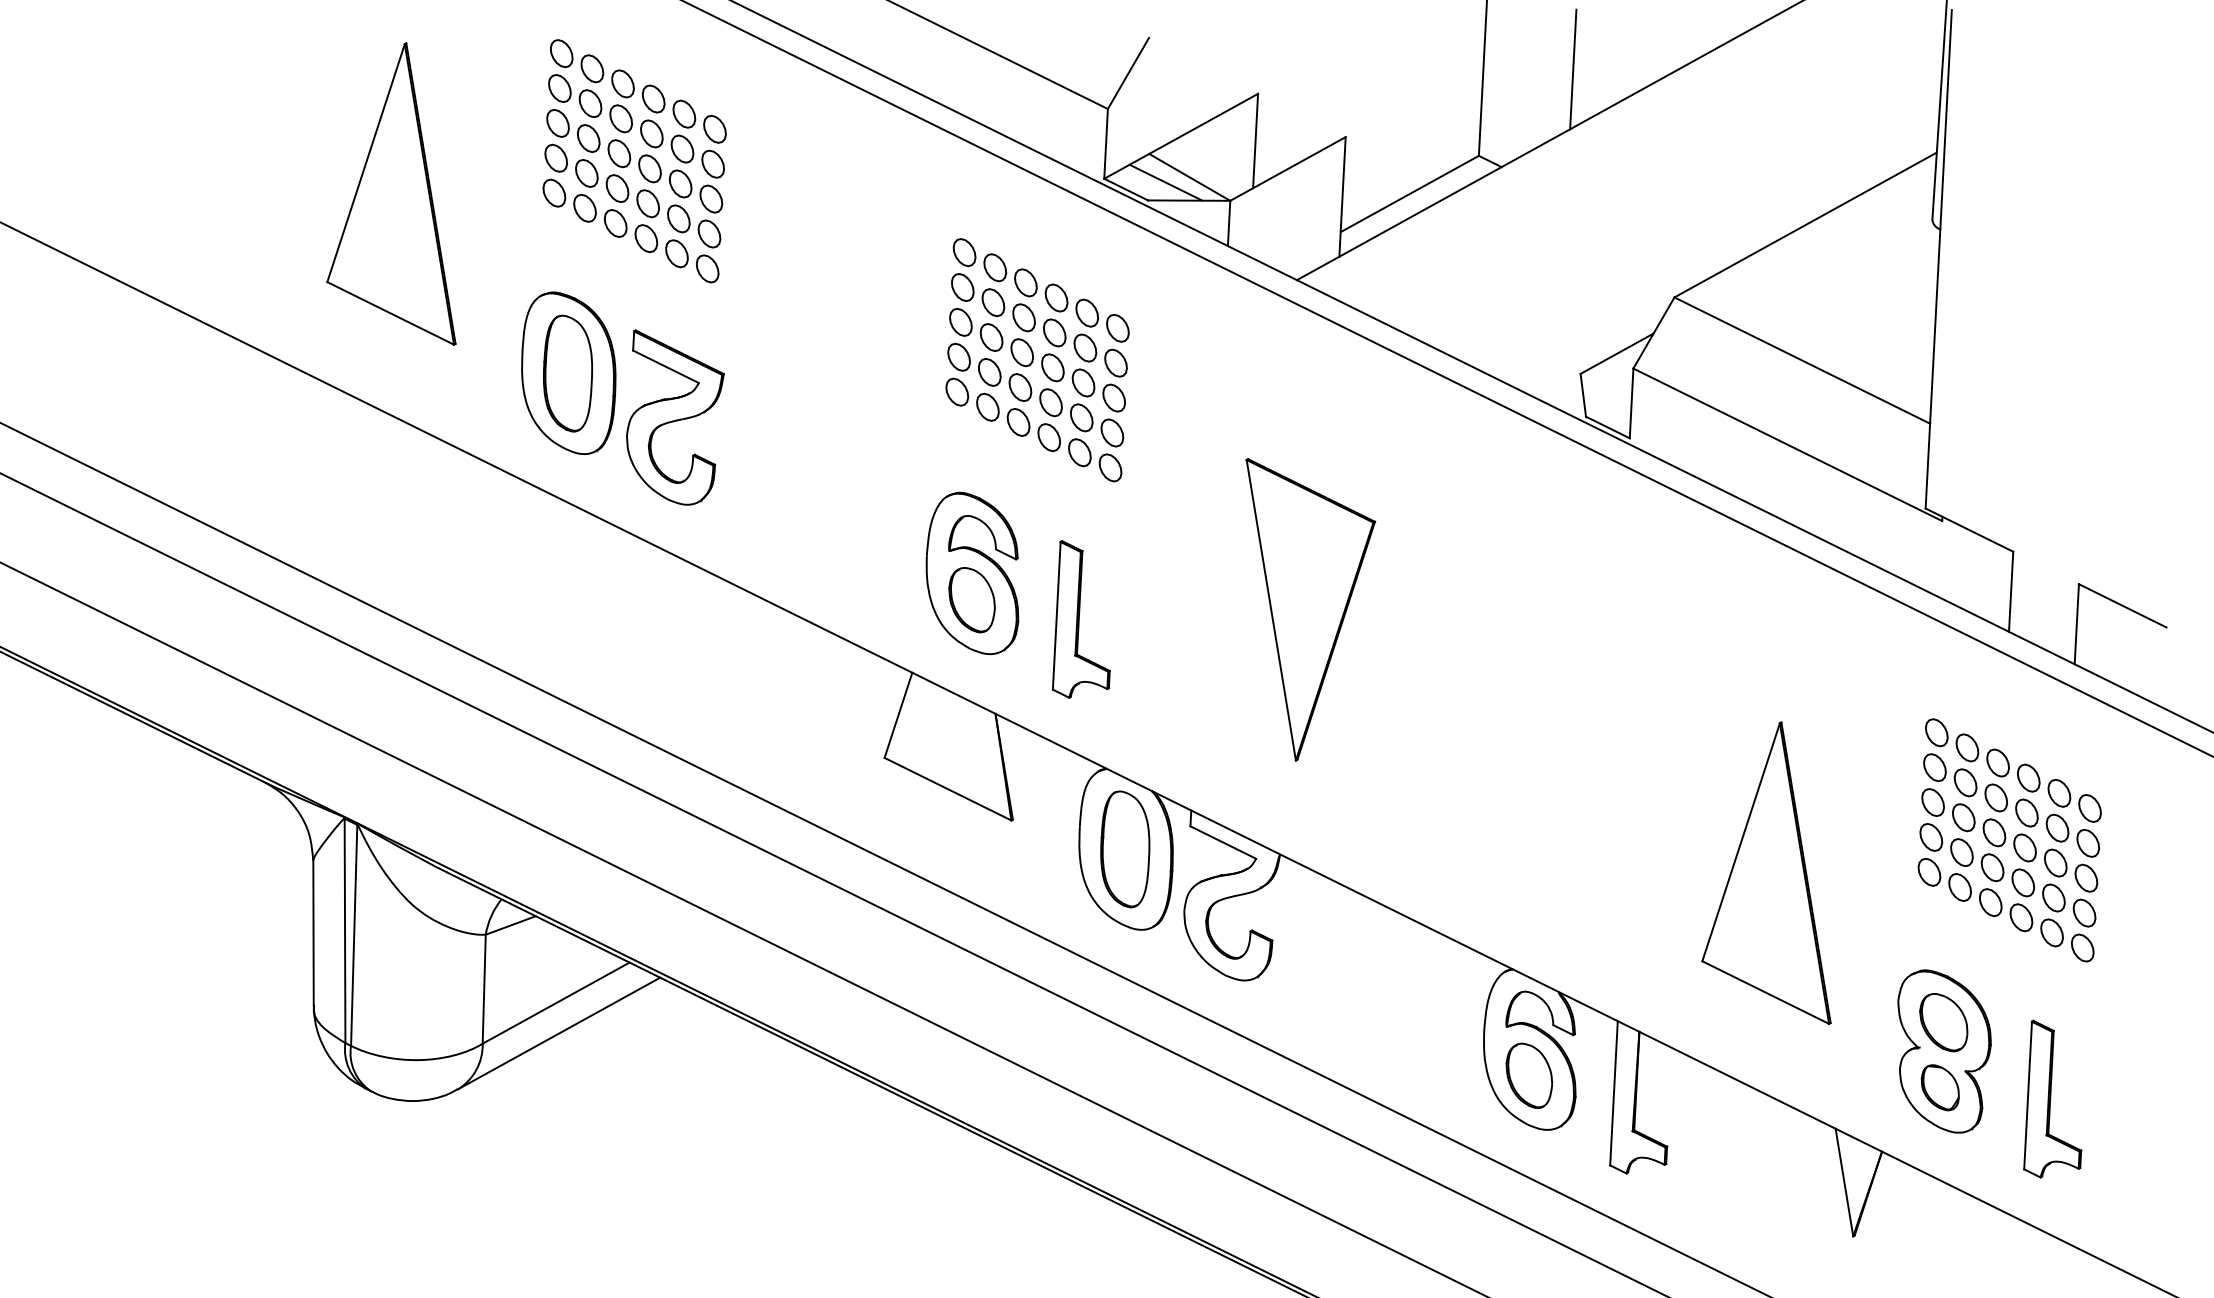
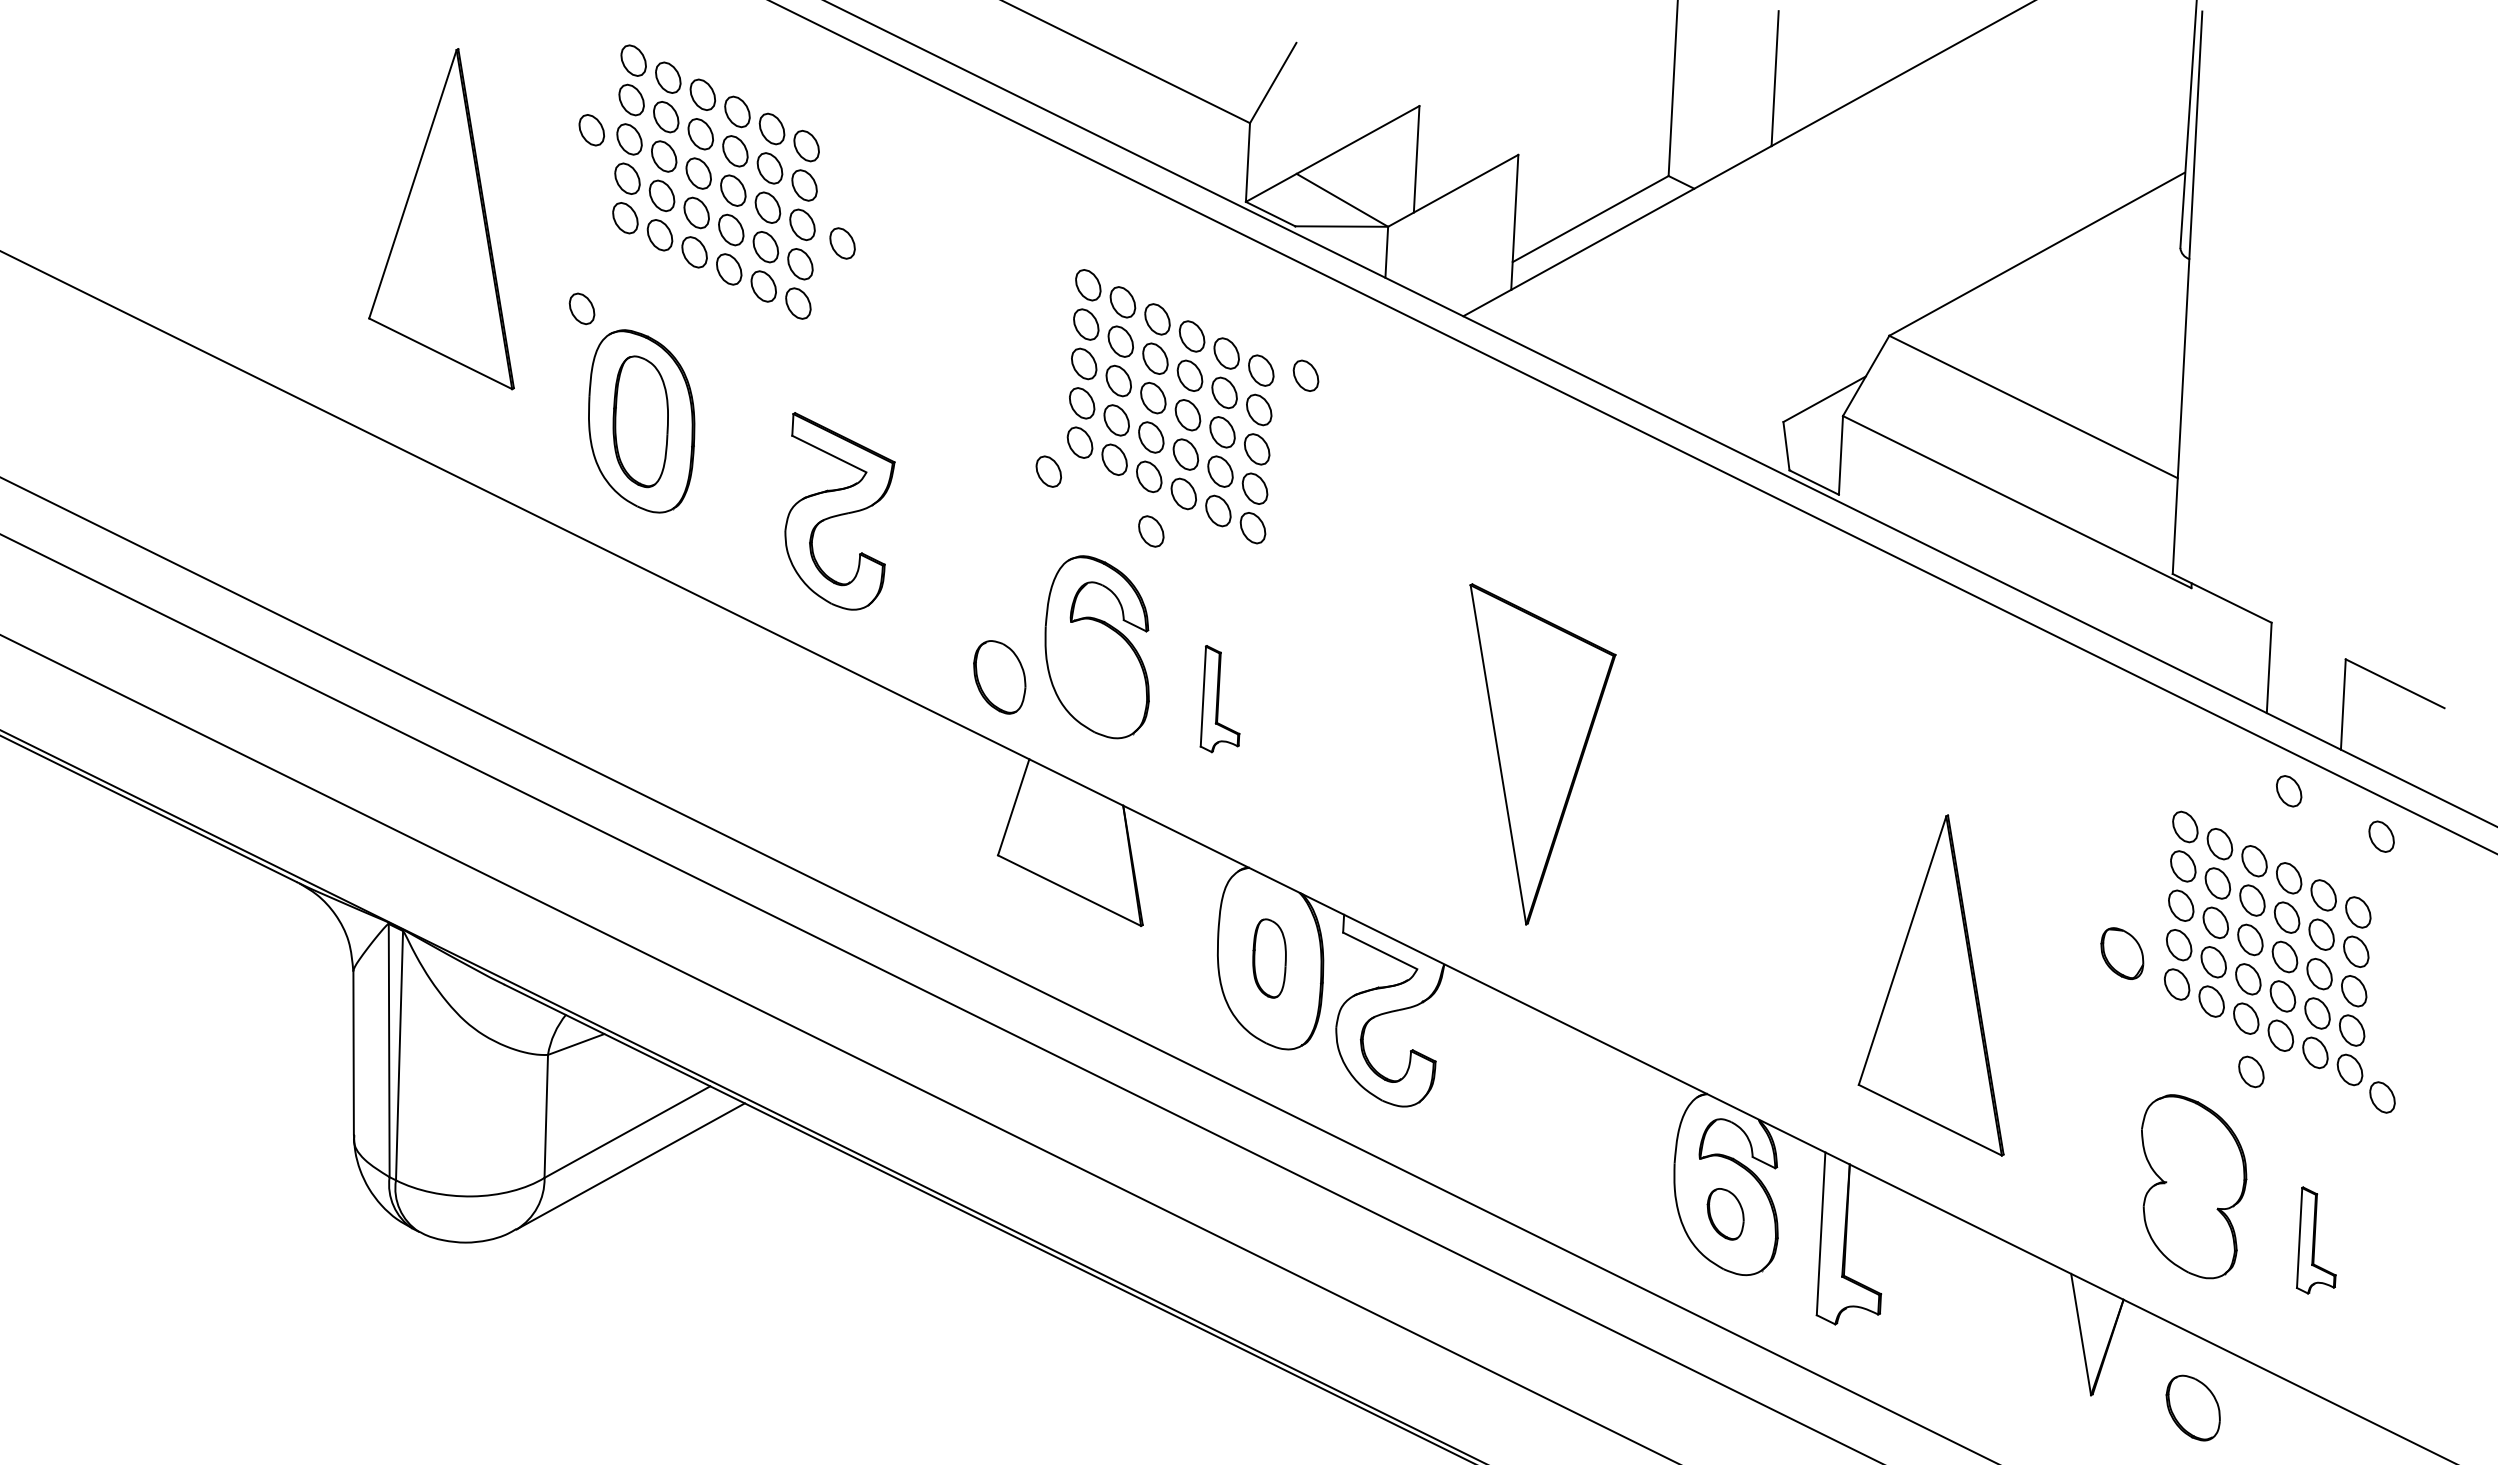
part: (524, 115) -> (591, 130), added
line: (1165, 182) -> (1315, 206), removed
part: (746, 215) -> (842, 243), added
part: (515, 273) -> (581, 308), added
part: (1157, 332) -> (1305, 375), added
part: (674, 417) -> (839, 511), moved
part: (929, 417) -> (1048, 471), added
part: (1020, 470) -> (1151, 531), added
part: (971, 600) -> (999, 677), moved
part: (1310, 610) -> (1542, 754), moved
part: (1080, 618) -> (1219, 698), size x0.6
part: (2029, 701) -> (2289, 791), added
part: (2110, 741) -> (2381, 836), added
part: (1125, 849) -> (1269, 958), size x0.6
part: (1765, 873) -> (1930, 985), moved
part: (1995, 949) -> (2251, 1071), added
part: (2111, 972) -> (2382, 1097), added
part: (1943, 1022) -> (2192, 1407), moved
part: (1529, 1076) -> (1725, 1214), size x0.7
part: (1940, 1087) -> (2122, 953), moved
part: (2053, 1099) -> (2316, 1240), size x0.6

